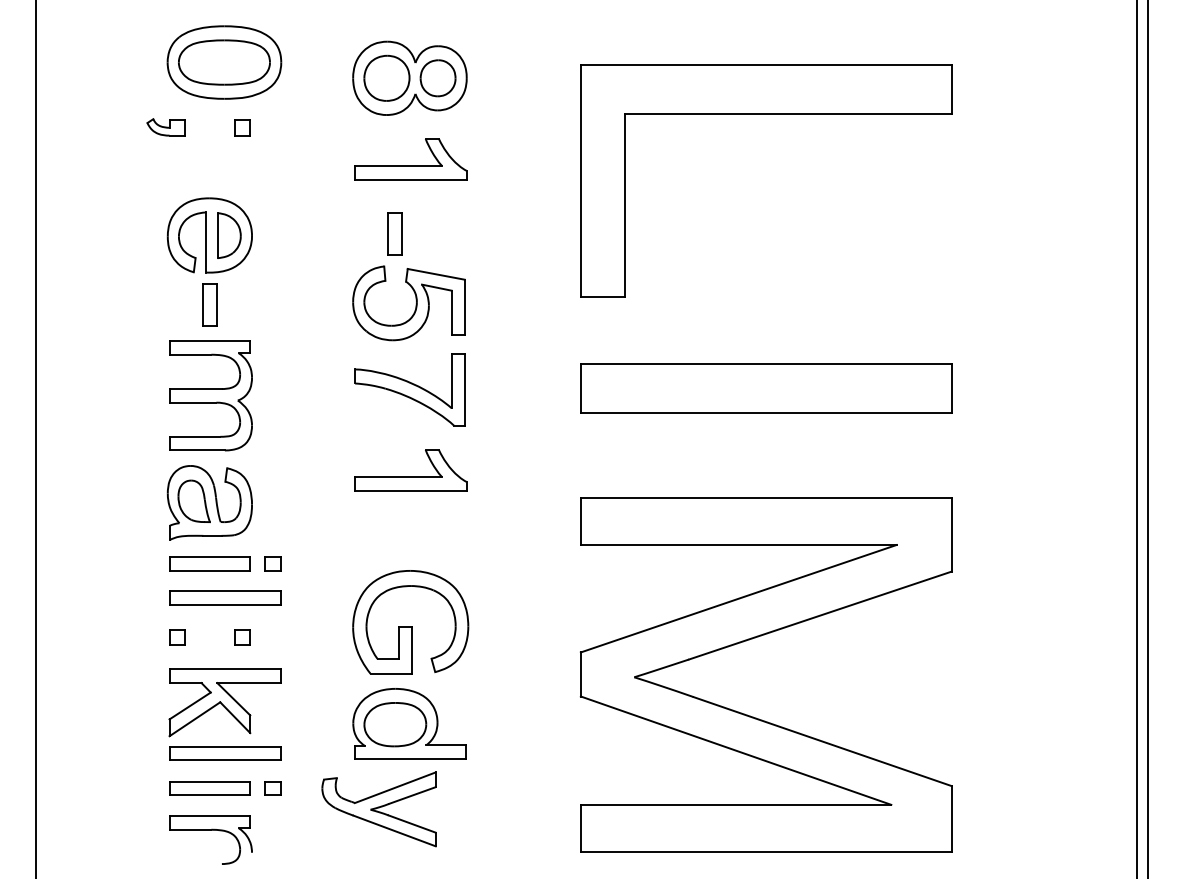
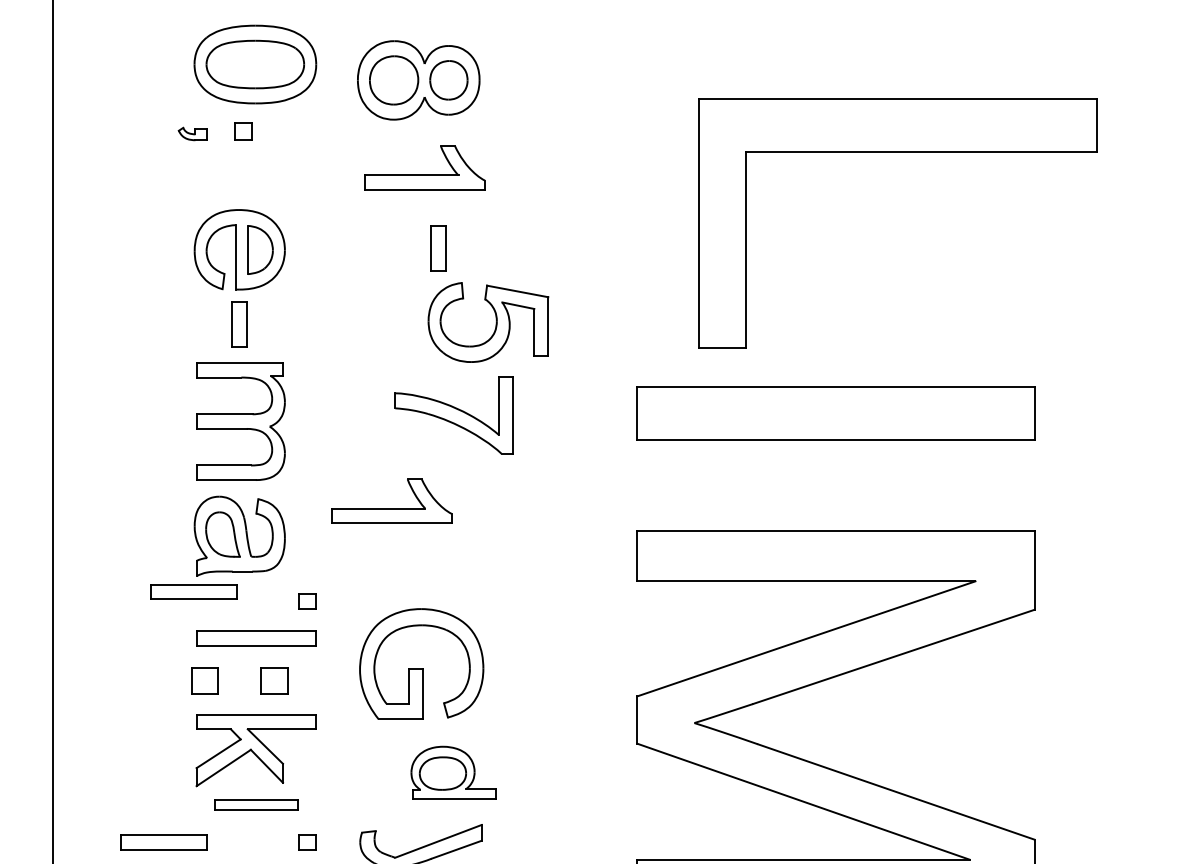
part: (409, 77) -> (418, 79), moved
part: (766, 114) -> (898, 152), moved
part: (165, 127) -> (192, 134), size x0.7
part: (242, 127) -> (243, 130), moved
part: (410, 159) -> (424, 168), moved
part: (415, 304) -> (495, 323), moved
part: (410, 470) -> (391, 501), moved
part: (209, 563) -> (193, 591), moved
part: (410, 622) -> (421, 664), moved
part: (177, 637) -> (205, 680), size x1.6
part: (242, 637) -> (274, 680), size x1.6
part: (409, 723) -> (453, 772), size x0.7
part: (225, 753) -> (256, 804), size x0.7
part: (209, 788) -> (163, 842), moved

